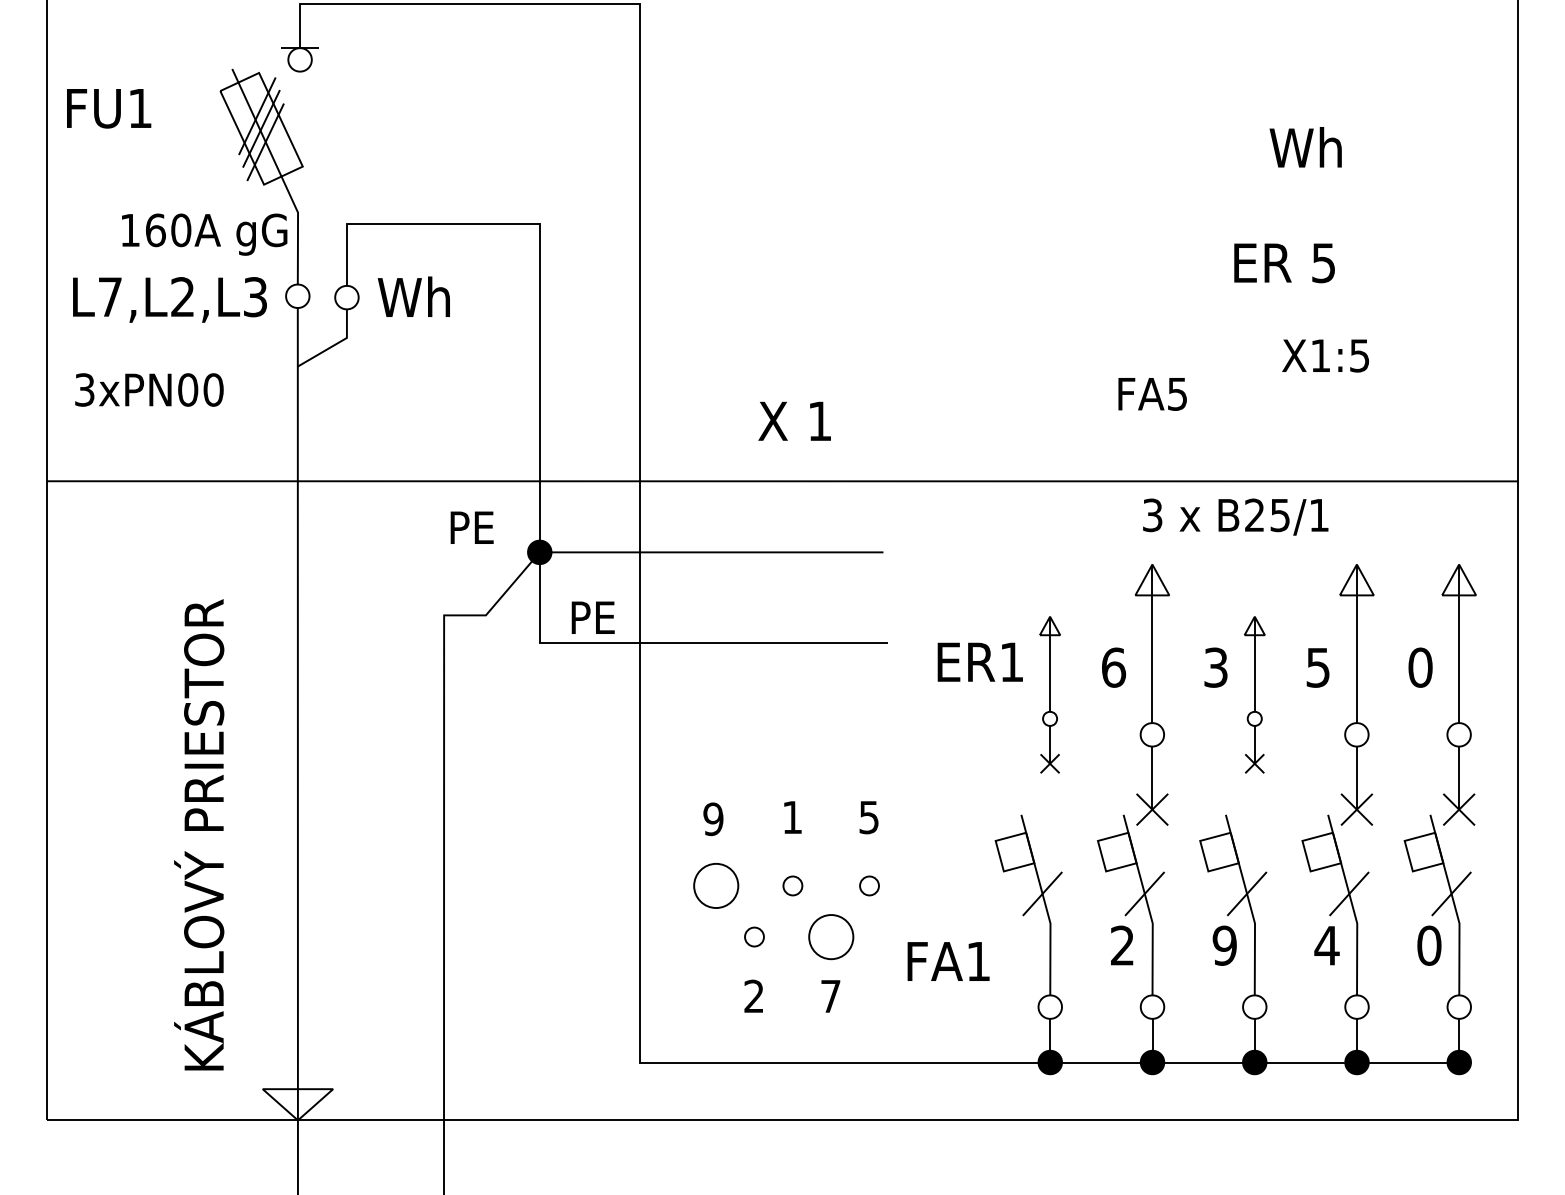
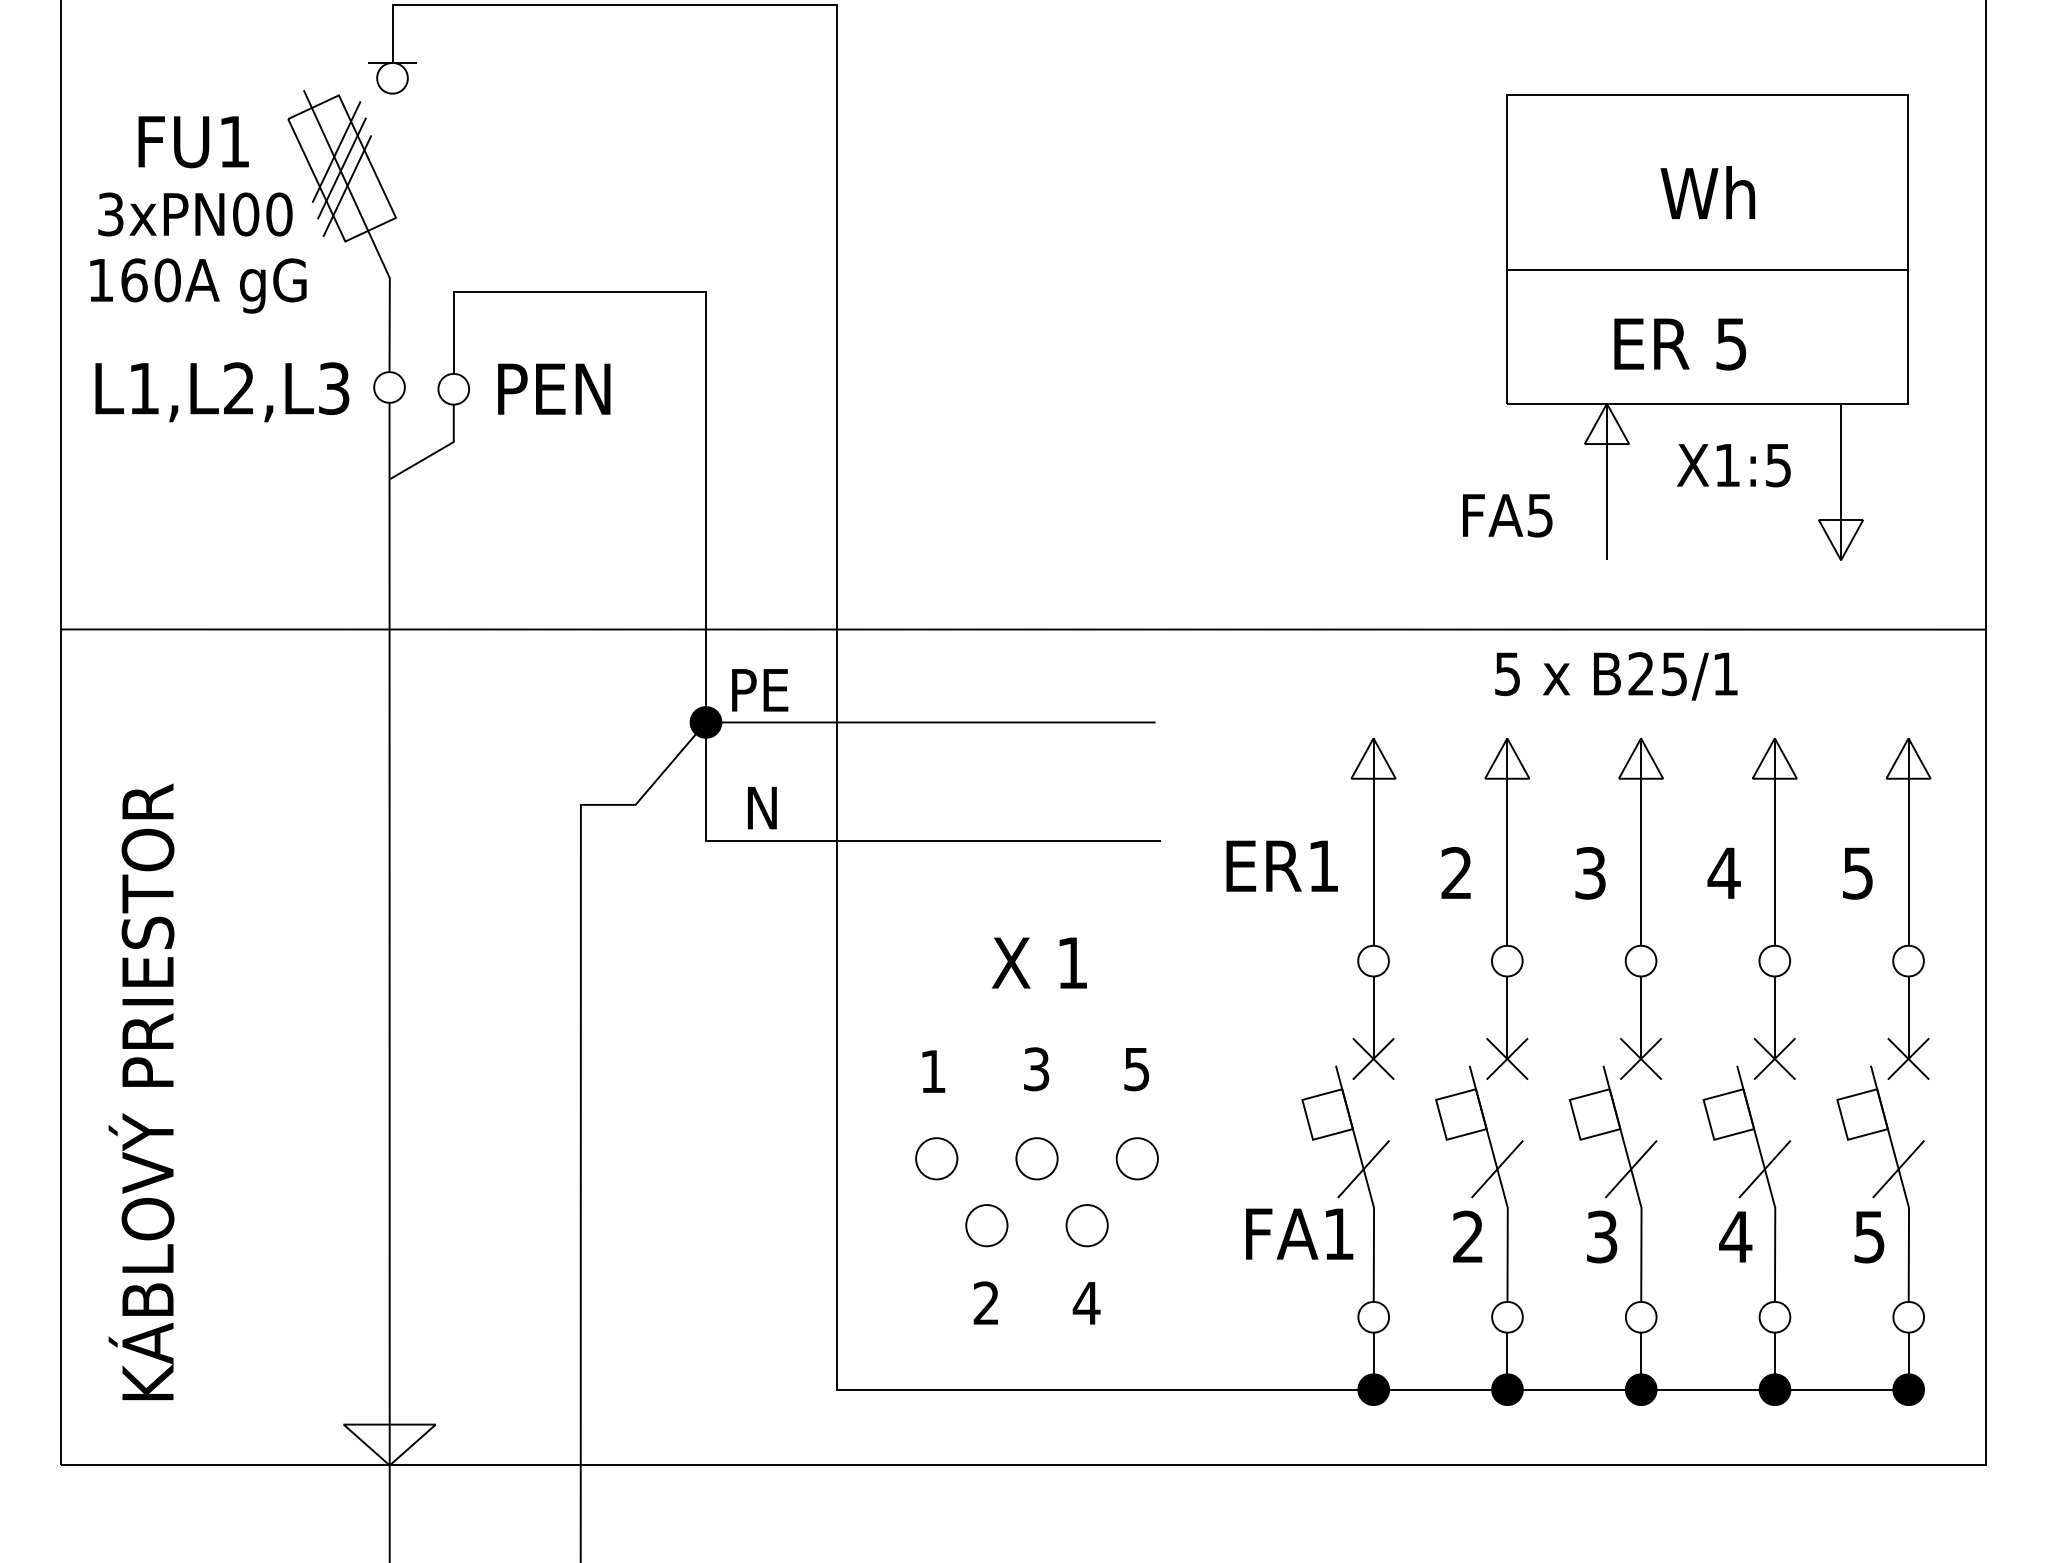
text: (109, 108) -> (194, 141), moved
text: (204, 234) -> (198, 285), moved
part: (1305, 249) -> (1707, 326), added
text: (110, 296) -> (144, 387), L7,L2,L3 -> L1,L2,L3
text: (421, 296) -> (551, 387), Wh -> PEN
text: (149, 389) -> (195, 213), moved
text: (794, 420) -> (1039, 962), moved
text: (1152, 514) -> (1507, 672), 3 -> 5
text: (471, 527) -> (759, 689), moved
text: (594, 617) -> (777, 807), PE -> N
text: (1114, 667) -> (1457, 873), 6 -> 2
text: (1317, 667) -> (1723, 873), 5 -> 4
text: (1420, 667) -> (1858, 873), 0 -> 5
part: (1049, 694) -> (1372, 908), size x1.67
part: (1254, 694) -> (1640, 908), size x1.67
text: (792, 817) -> (1036, 1069), 1 -> 3
text: (713, 819) -> (933, 1071), 9 -> 1
text: (199, 834) -> (141, 1091), moved
part: (715, 885) -> (935, 1158), size x0.71
part: (792, 885) -> (1036, 1158), size x1.67
part: (869, 885) -> (1137, 1158), size x1.67
part: (754, 936) -> (986, 1224), size x1.67
part: (830, 936) -> (1086, 1224), size x0.71
text: (1224, 945) -> (1601, 1236), 9 -> 3
text: (1429, 945) -> (1869, 1236), 0 -> 5
text: (948, 961) -> (1299, 1234), moved
text: (830, 996) -> (1086, 1303), 7 -> 4

